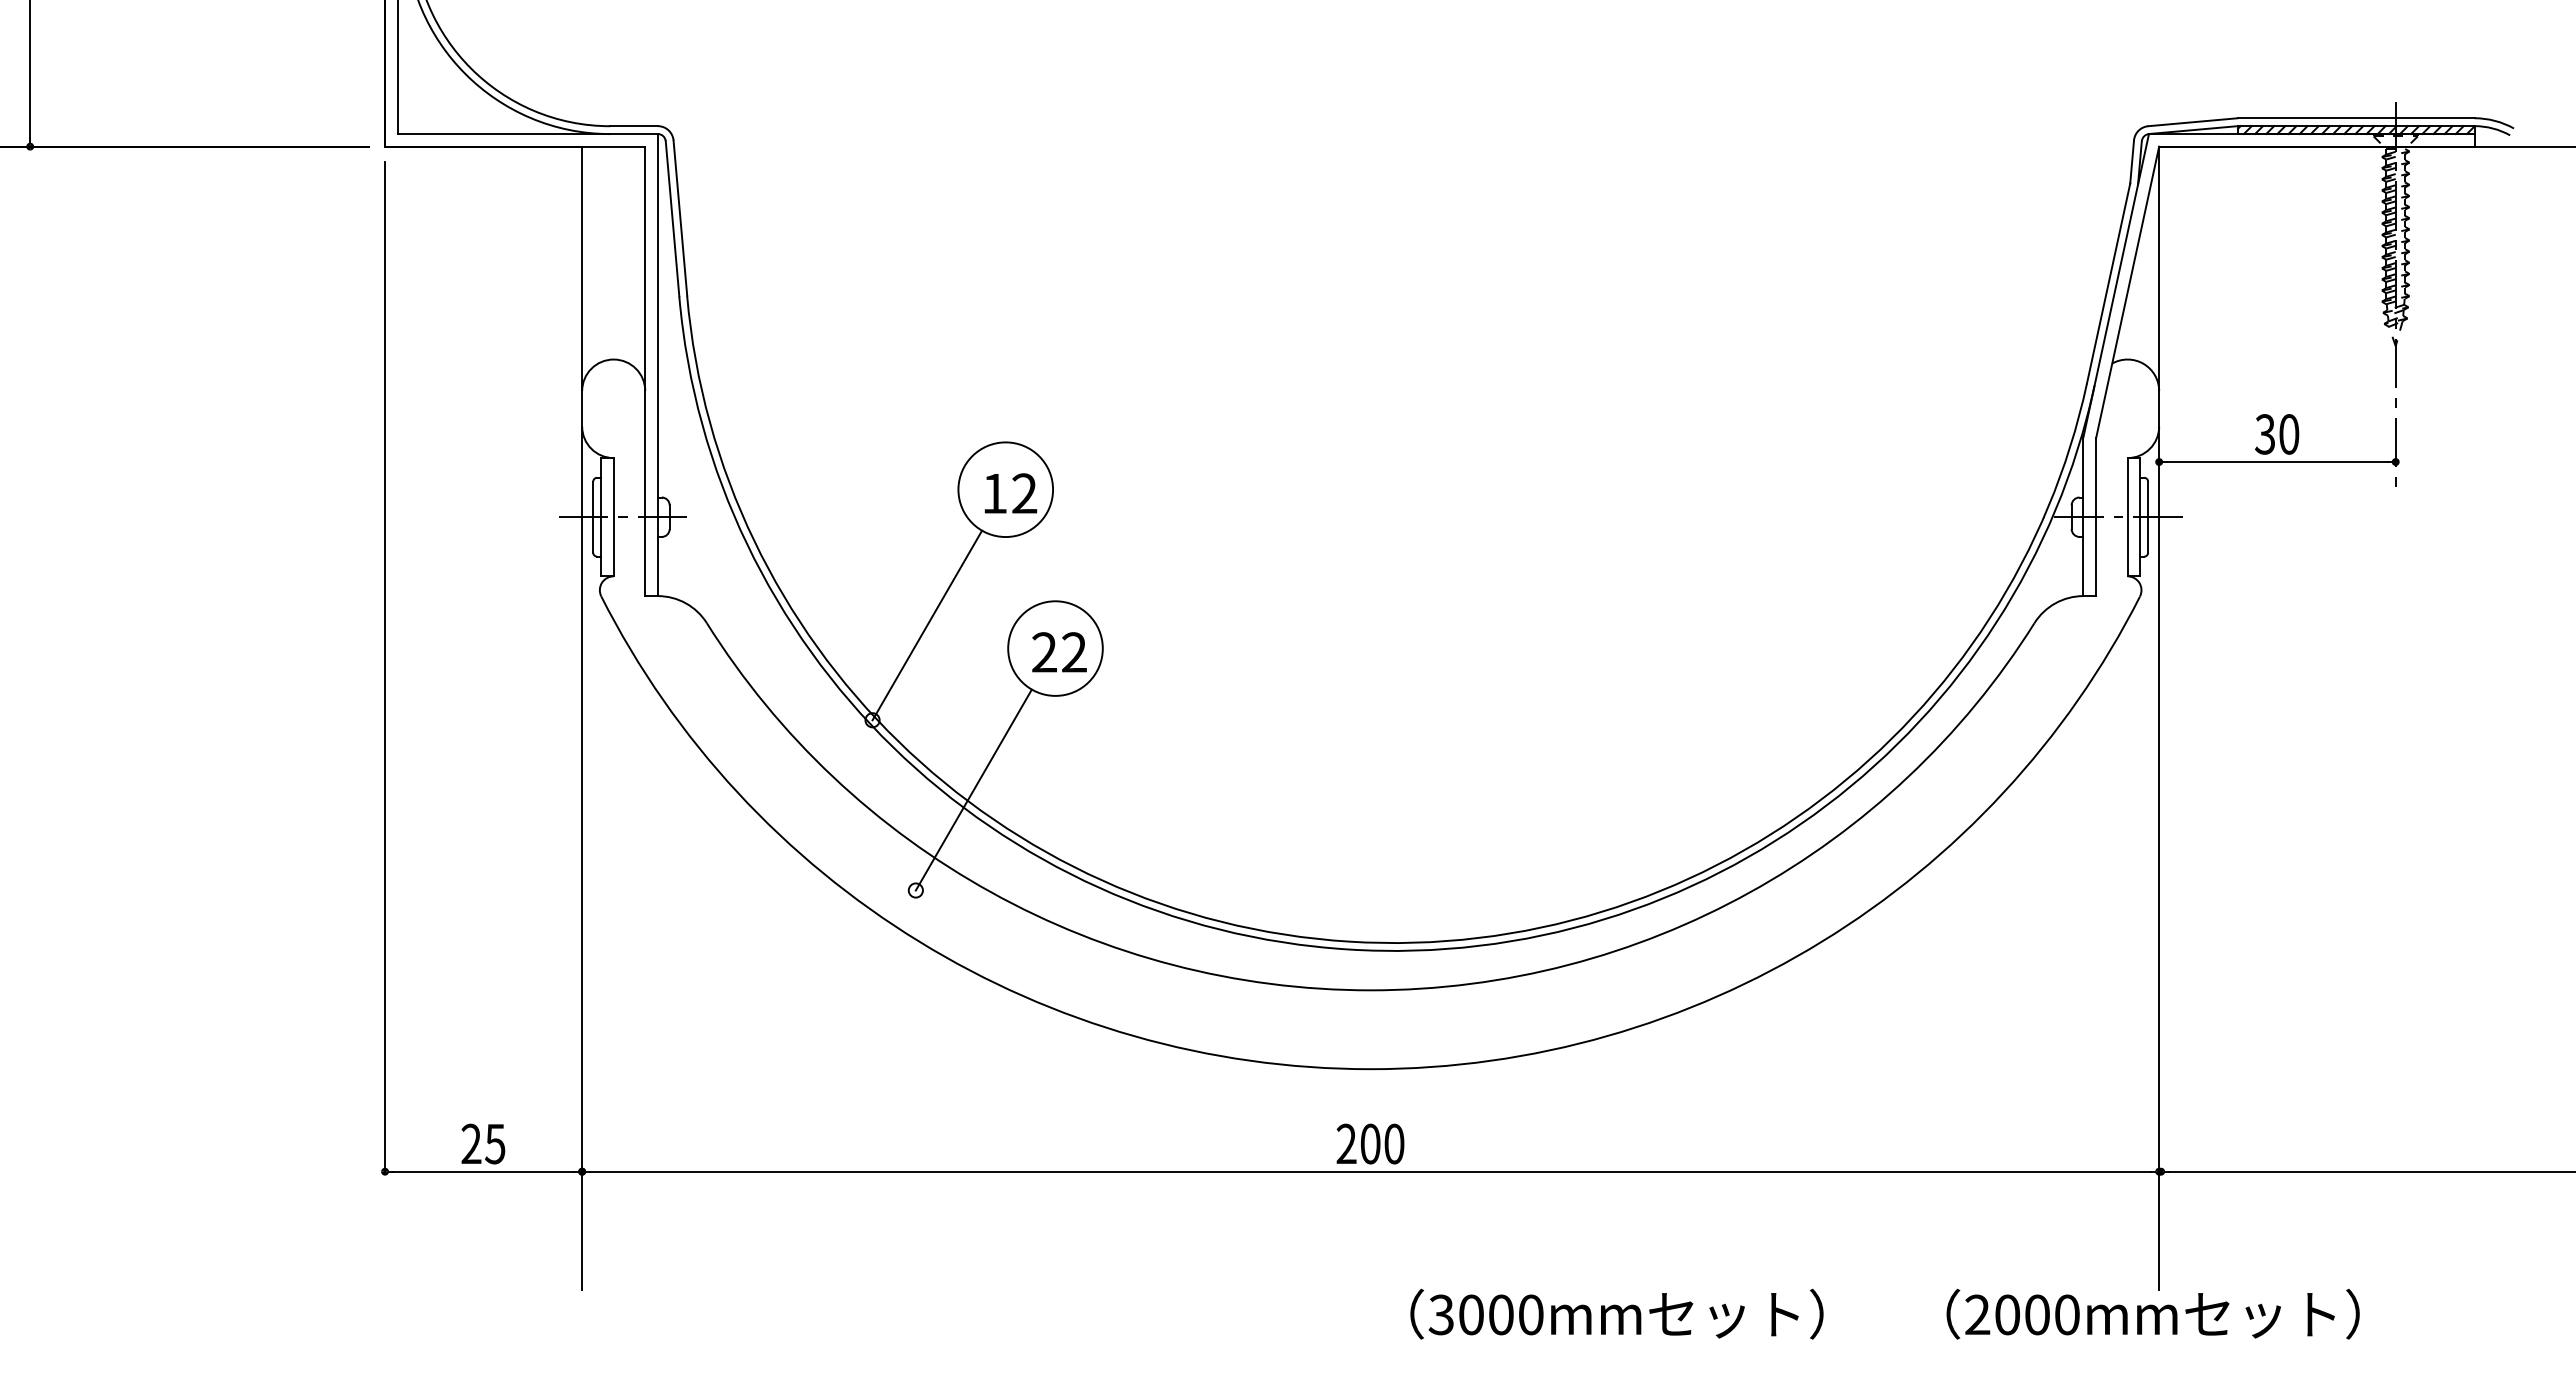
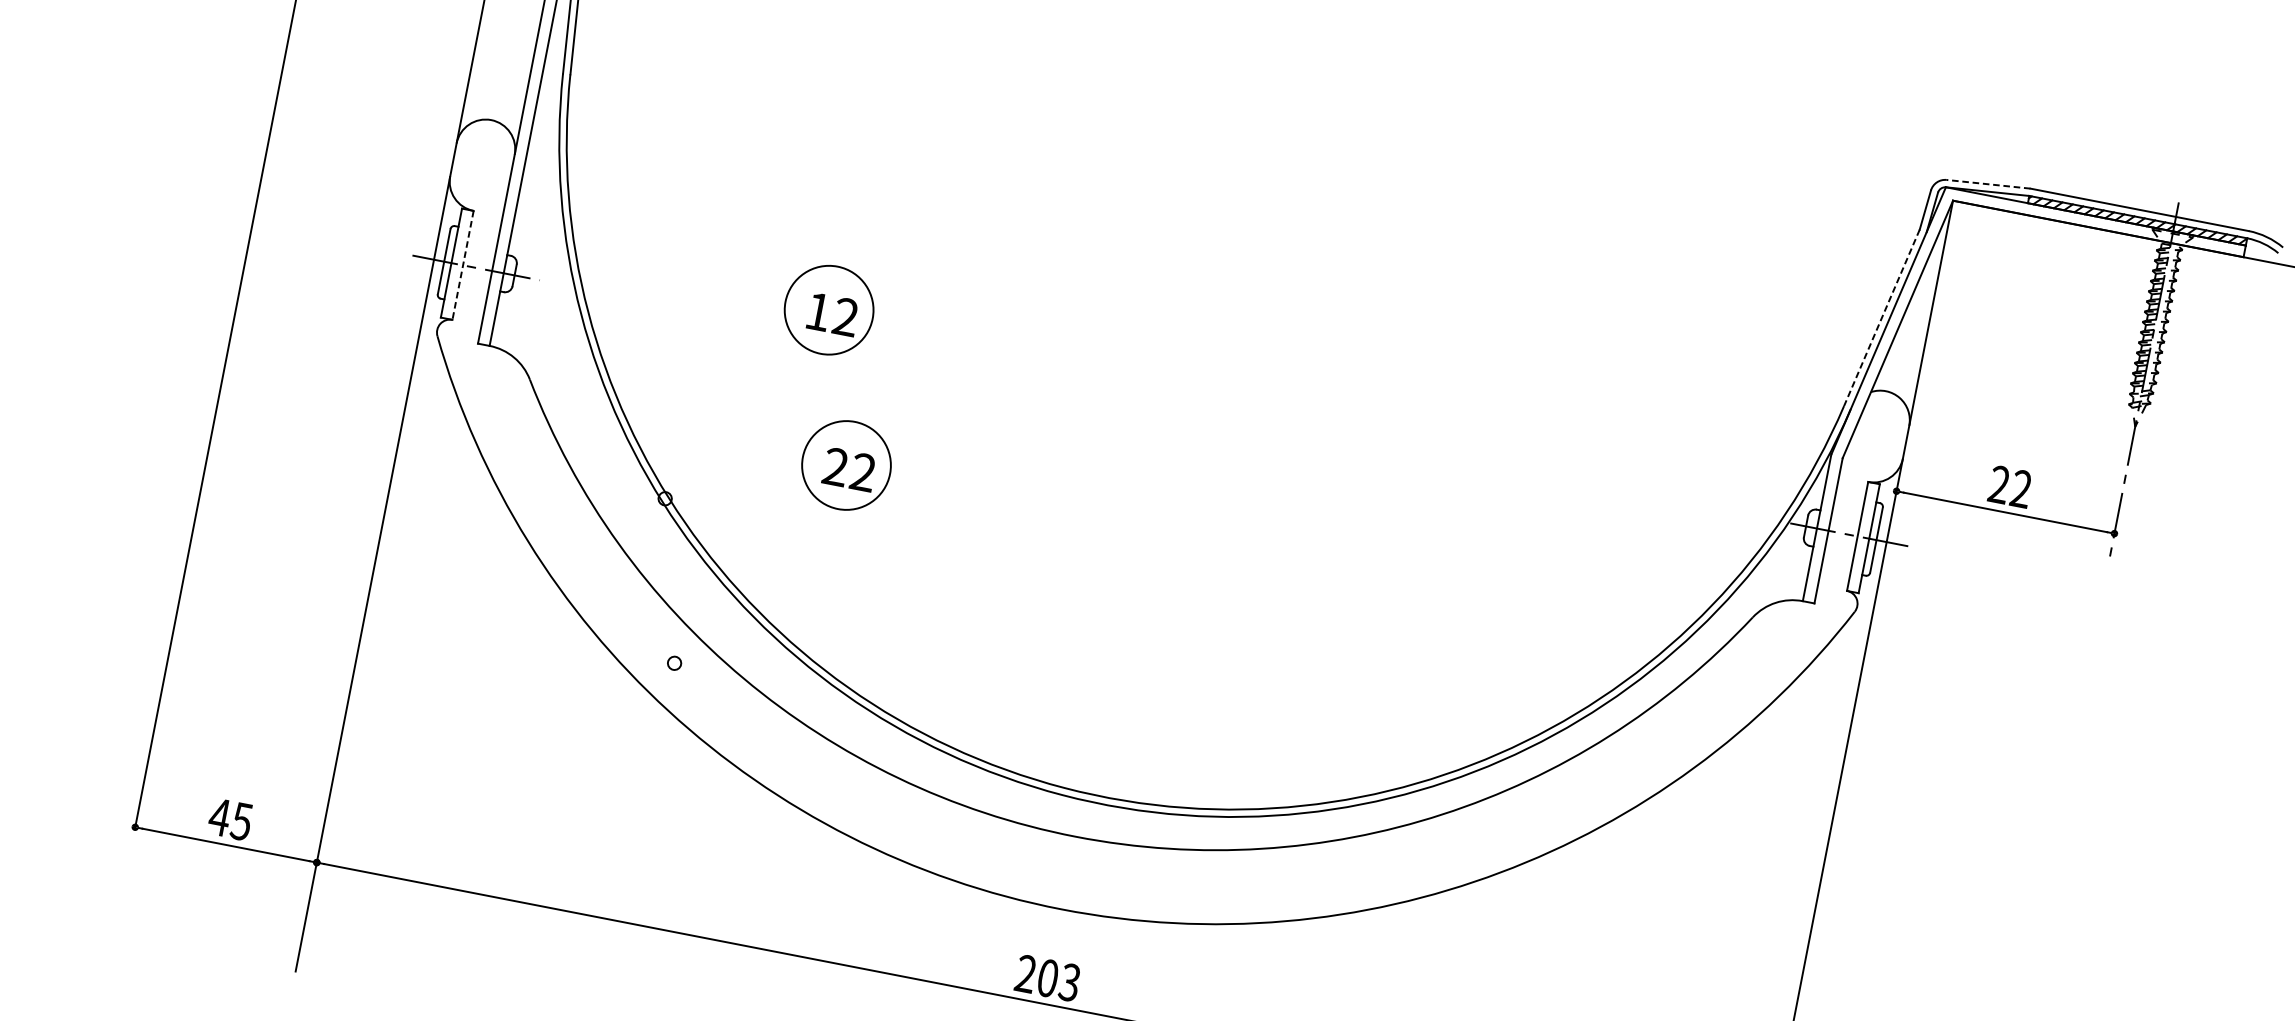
line: (2192, 122) -> (1988, 184), solid -> dashed
line: (2108, 284) -> (1881, 318), solid -> dashed
text: (2277, 434) -> (2010, 487), 30 -> 22
line: (613, 517) -> (462, 265), solid -> dashed
line: (927, 625) -> (732, 421), removed
line: (973, 789) -> (745, 580), removed
text: (471, 1143) -> (219, 816), 25 -> 45
text: (1394, 1143) -> (1070, 982), 200 -> 203

